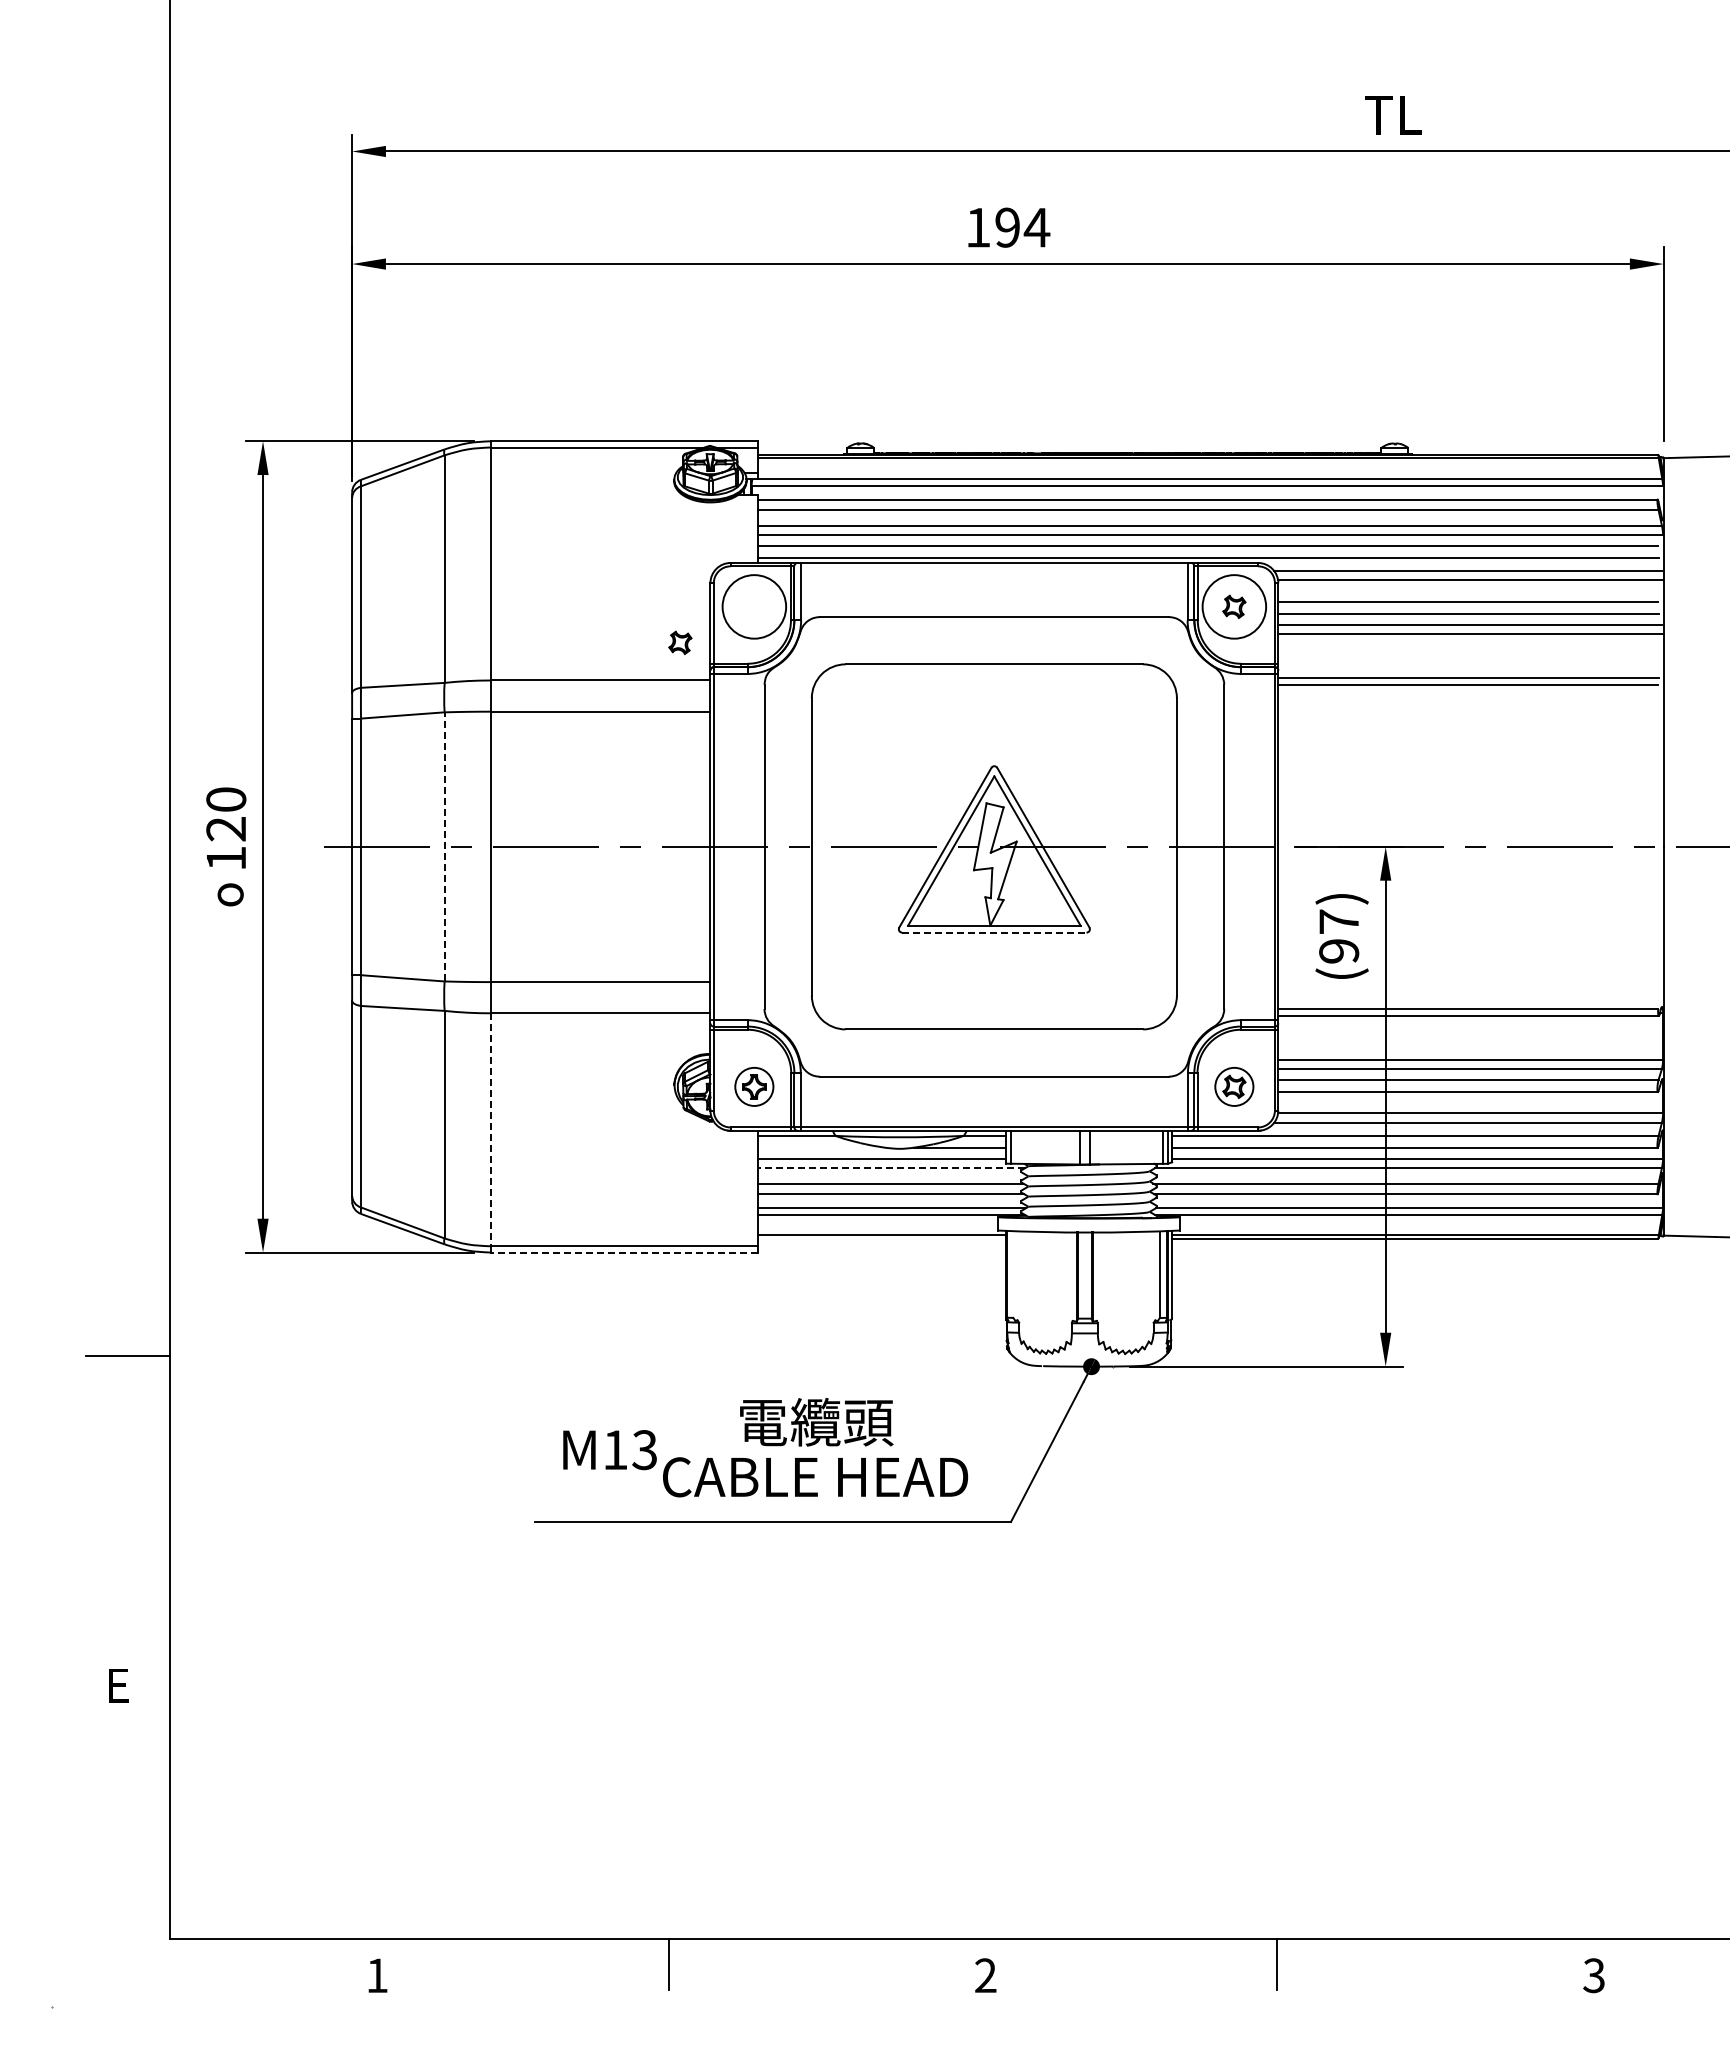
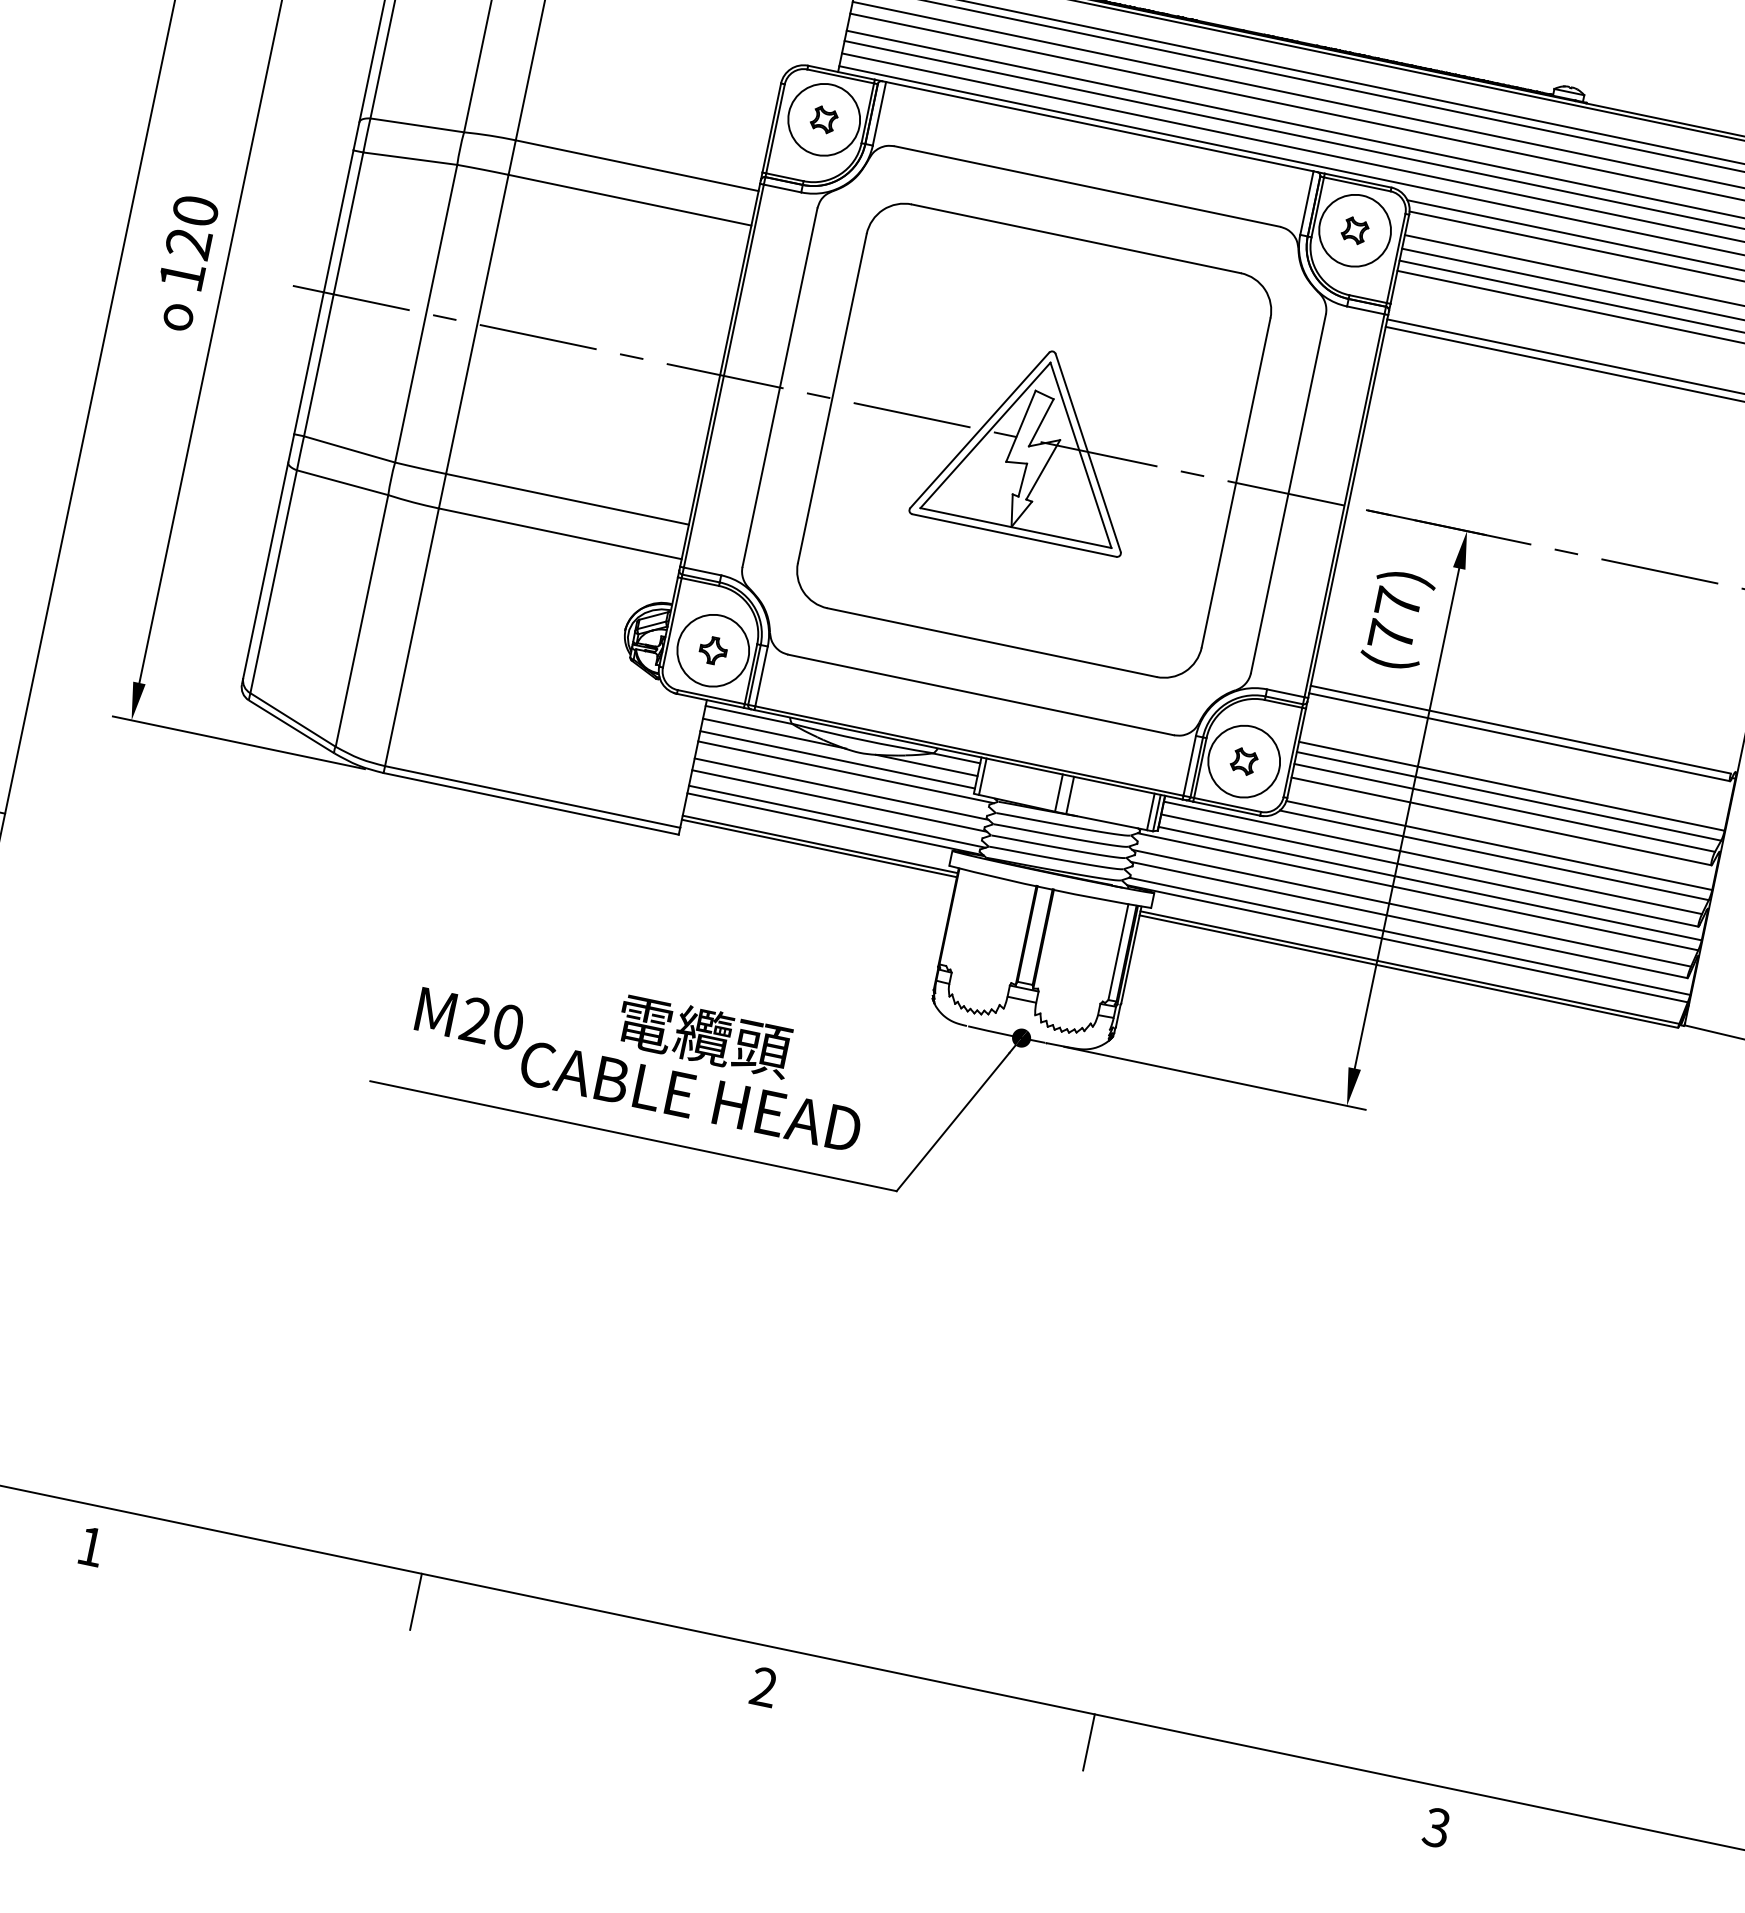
part: (680, 642) -> (824, 119), moved
line: (444, 846) -> (426, 313), dashed -> solid
line: (994, 932) -> (1014, 535), dashed -> solid
text: (1339, 951) -> (1391, 636), (97) -> (77)
circle: (754, 1086) -> (713, 650), size x1.67
circle: (1234, 1086) -> (1244, 761), size x1.67
line: (490, 1130) -> (411, 637), dashed -> solid
line: (822, 1147) -> (774, 733), added
line: (891, 1168) -> (846, 772), dashed -> solid
line: (881, 1239) -> (818, 848), added
line: (623, 1252) -> (530, 803), dashed -> solid
text: (630, 1450) -> (492, 1024), M13 -> M20

